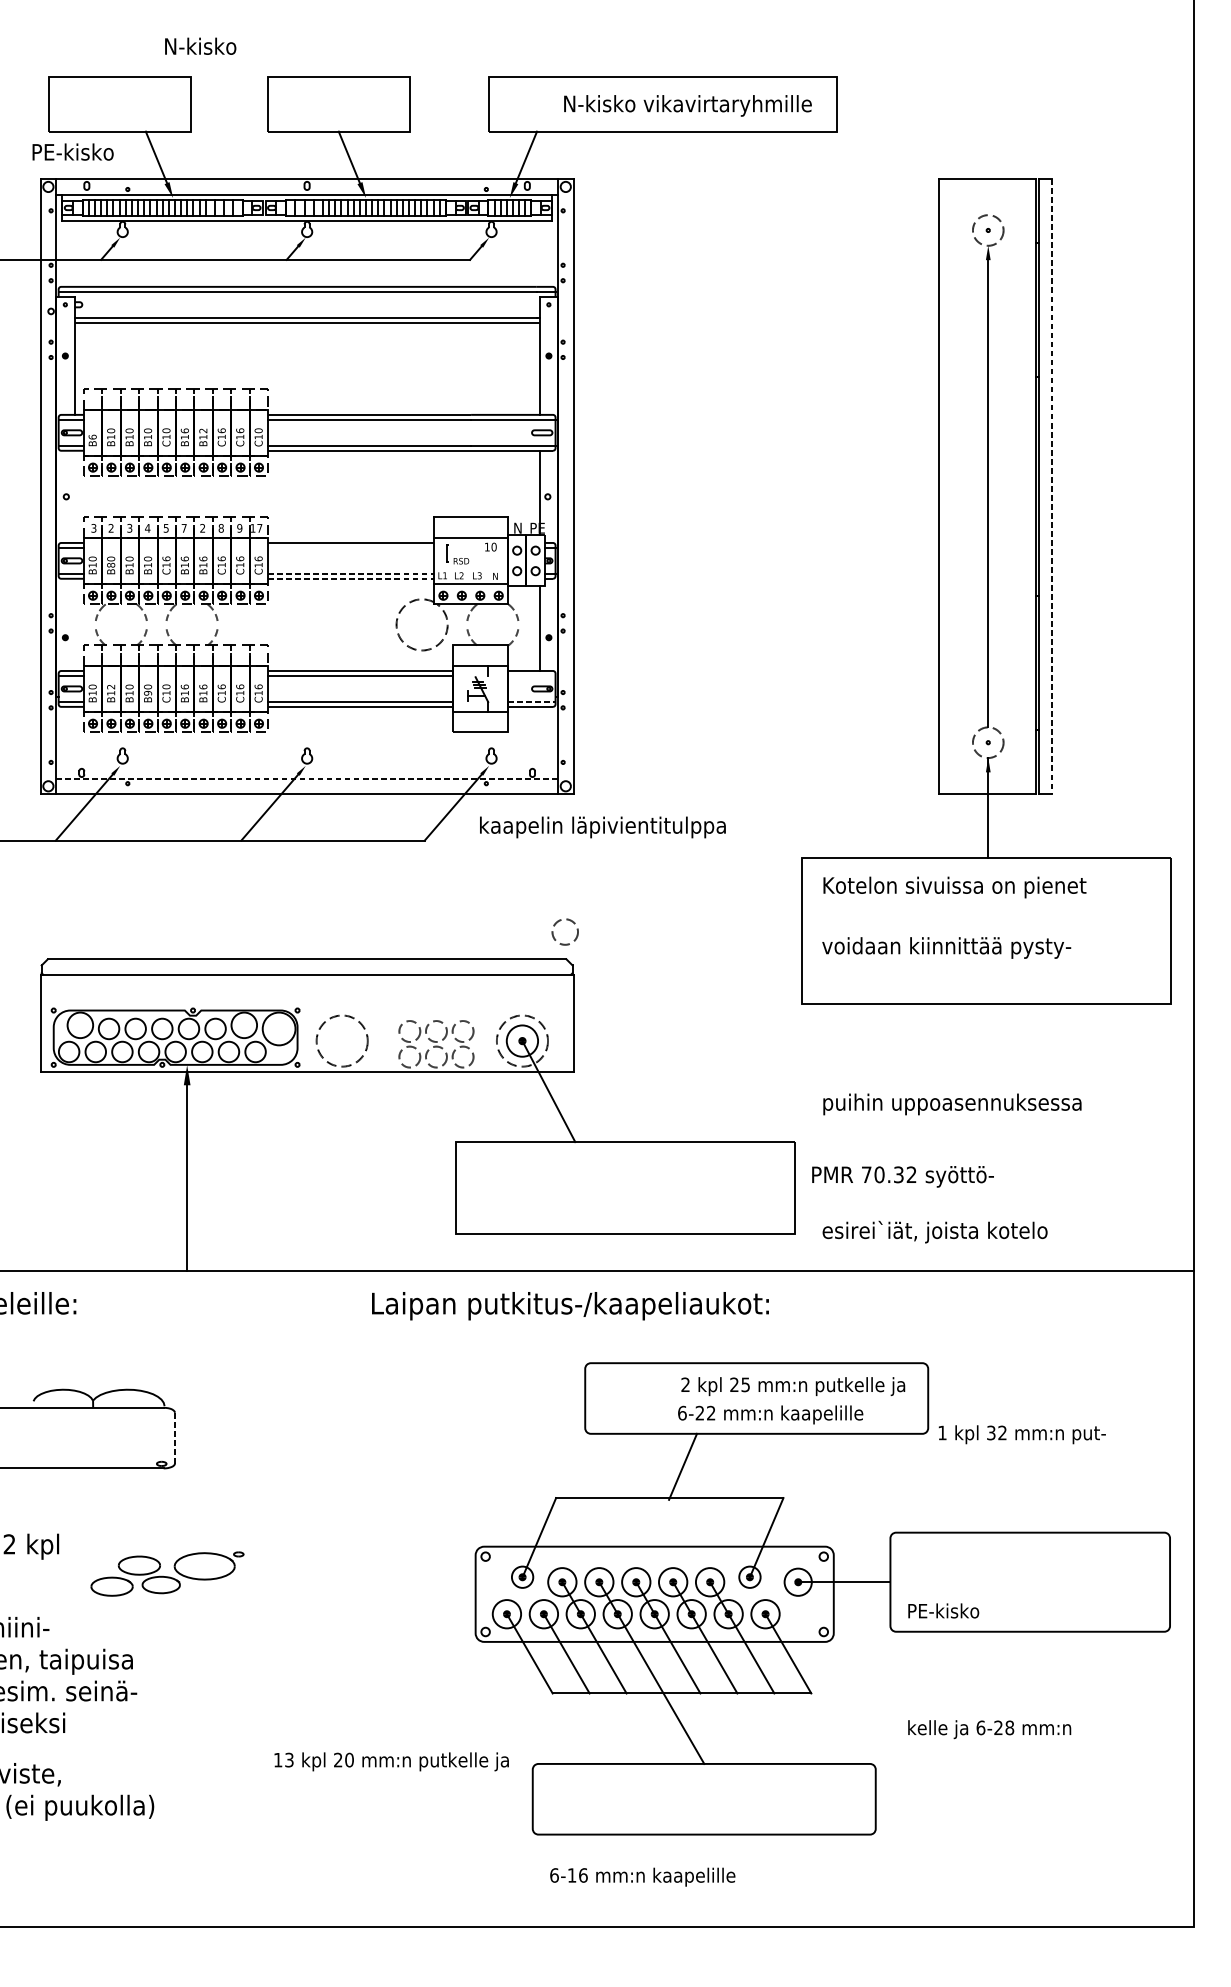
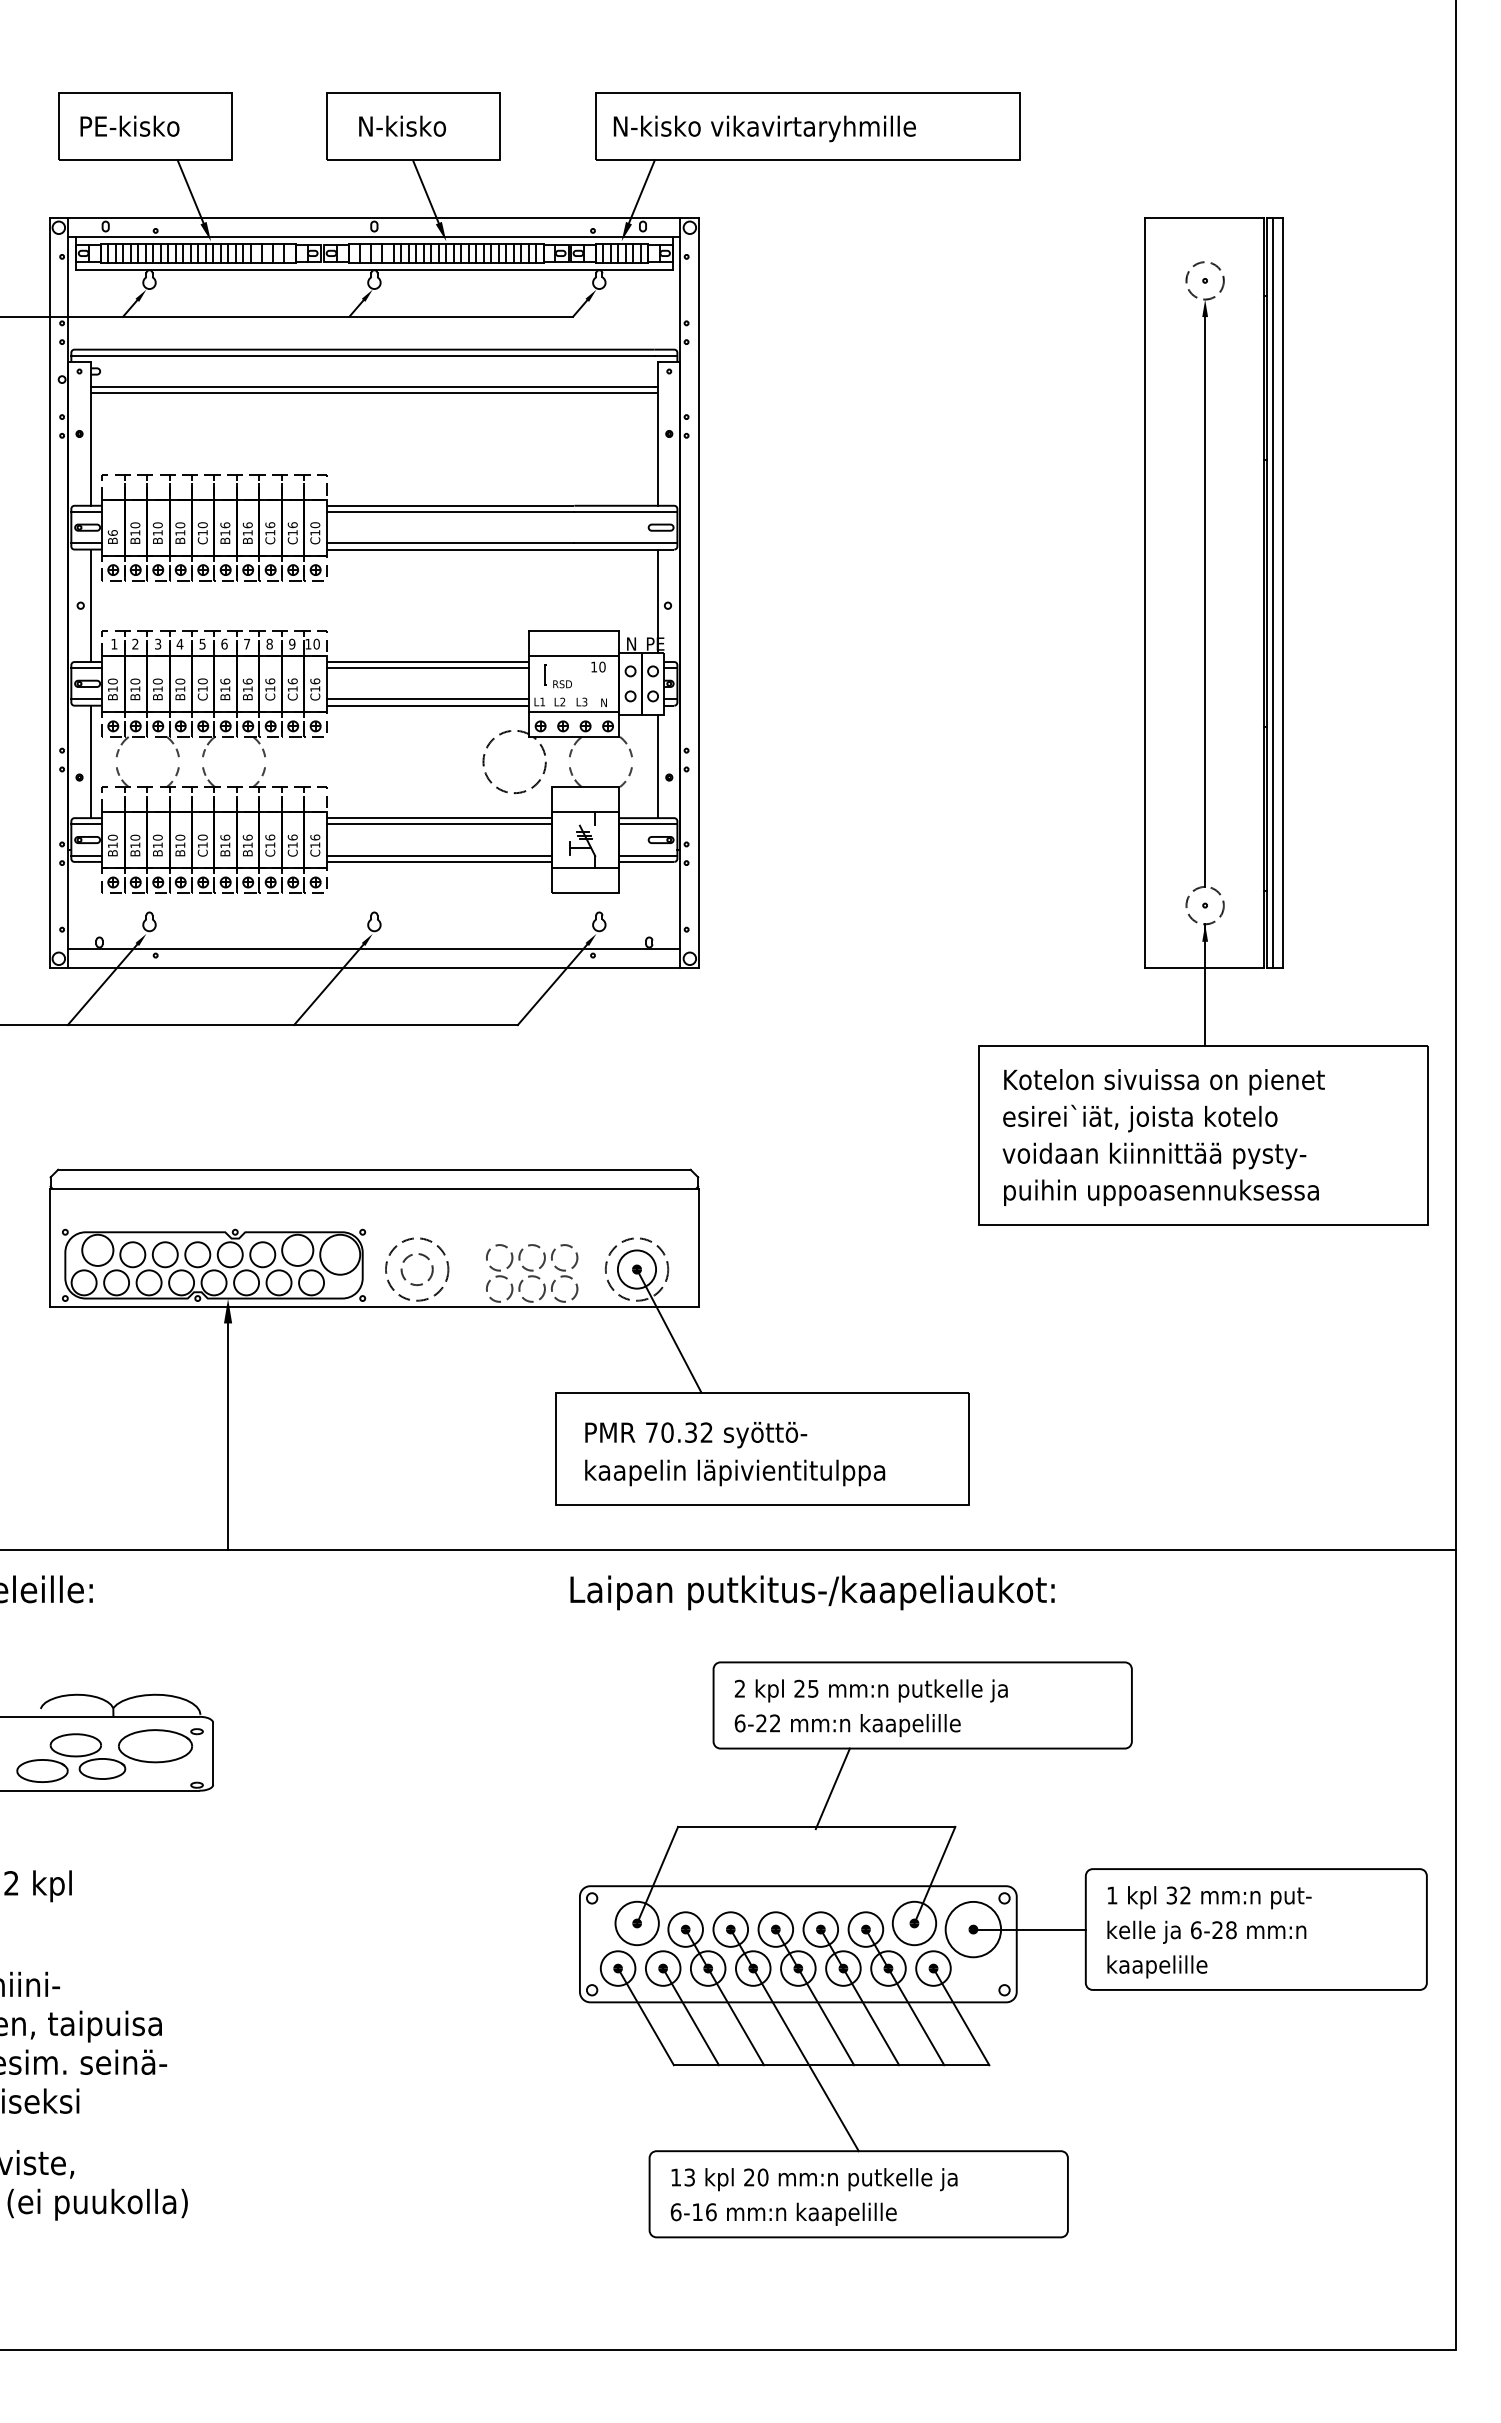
text: (200, 45) -> (402, 125), moved
text: (687, 105) -> (764, 128), moved
text: (72, 151) -> (129, 125), moved
text: (203, 431) -> (247, 525), B12 -> B16
line: (1044, 486) -> (1273, 593), added
line: (1051, 486) -> (1282, 593), dashed -> solid
line: (74, 496) -> (90, 605), added
text: (94, 527) -> (114, 643), 3 -> 1
text: (184, 527) -> (224, 643), 7 -> 6
text: (203, 527) -> (247, 643), 2 -> 7
text: (259, 527) -> (316, 643), 17 -> 10
line: (350, 548) -> (427, 668), added
text: (166, 558) -> (202, 681), C16 -> C10
text: (111, 565) -> (135, 689), B80 -> B10
line: (351, 573) -> (428, 699), dashed -> solid
line: (351, 578) -> (428, 705), dashed -> solid
line: (74, 624) -> (90, 761), added
line: (531, 676) -> (648, 824), added
text: (111, 686) -> (135, 837), B12 -> B10
text: (148, 693) -> (180, 845), B90 -> B10
line: (531, 701) -> (648, 855), dashed -> solid
line: (307, 778) -> (374, 949), dashed -> solid
text: (603, 827) -> (735, 1472), moved
circle: (564, 932) -> (416, 1269), moved
text: (952, 1104) -> (1161, 1192), moved
text: (903, 1177) -> (696, 1435), moved
text: (935, 1232) -> (1140, 1118), moved
text: (570, 1305) -> (812, 1592), moved
text: (792, 1386) -> (870, 1690), moved
text: (770, 1414) -> (847, 1725), moved
text: (1022, 1434) -> (1209, 1897), moved
line: (175, 1437) -> (213, 1753), dashed -> solid
part: (167, 1573) -> (109, 1755), moved
circle: (522, 1577) -> (636, 1923), size x1.67
circle: (749, 1577) -> (914, 1923), size x1.67
circle: (798, 1582) -> (973, 1929), size x1.67
text: (949, 1612) -> (1157, 1966), PE-kisko -> kaapelille
text: (989, 1728) -> (1206, 1931), moved
text: (391, 1761) -> (814, 2179), moved
text: (642, 1876) -> (783, 2213), moved

